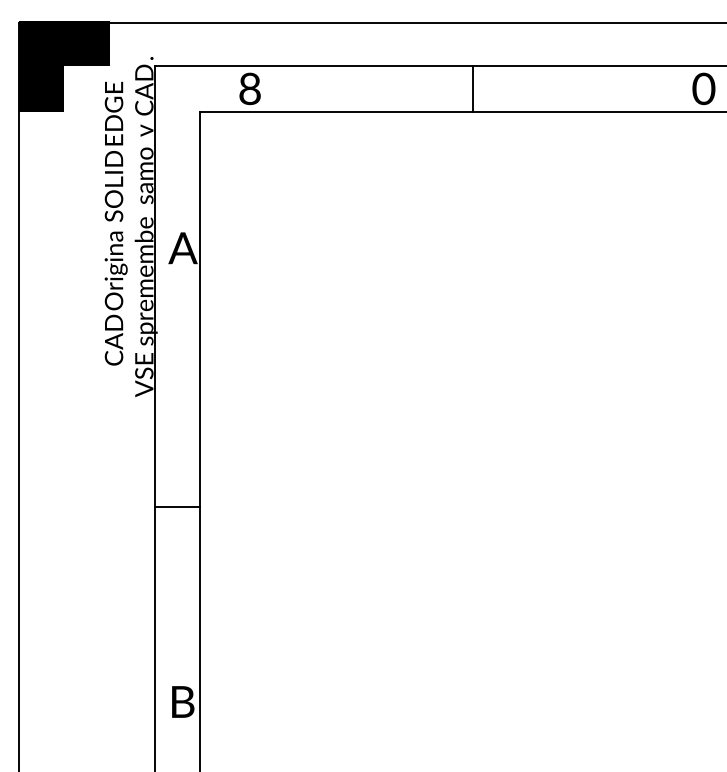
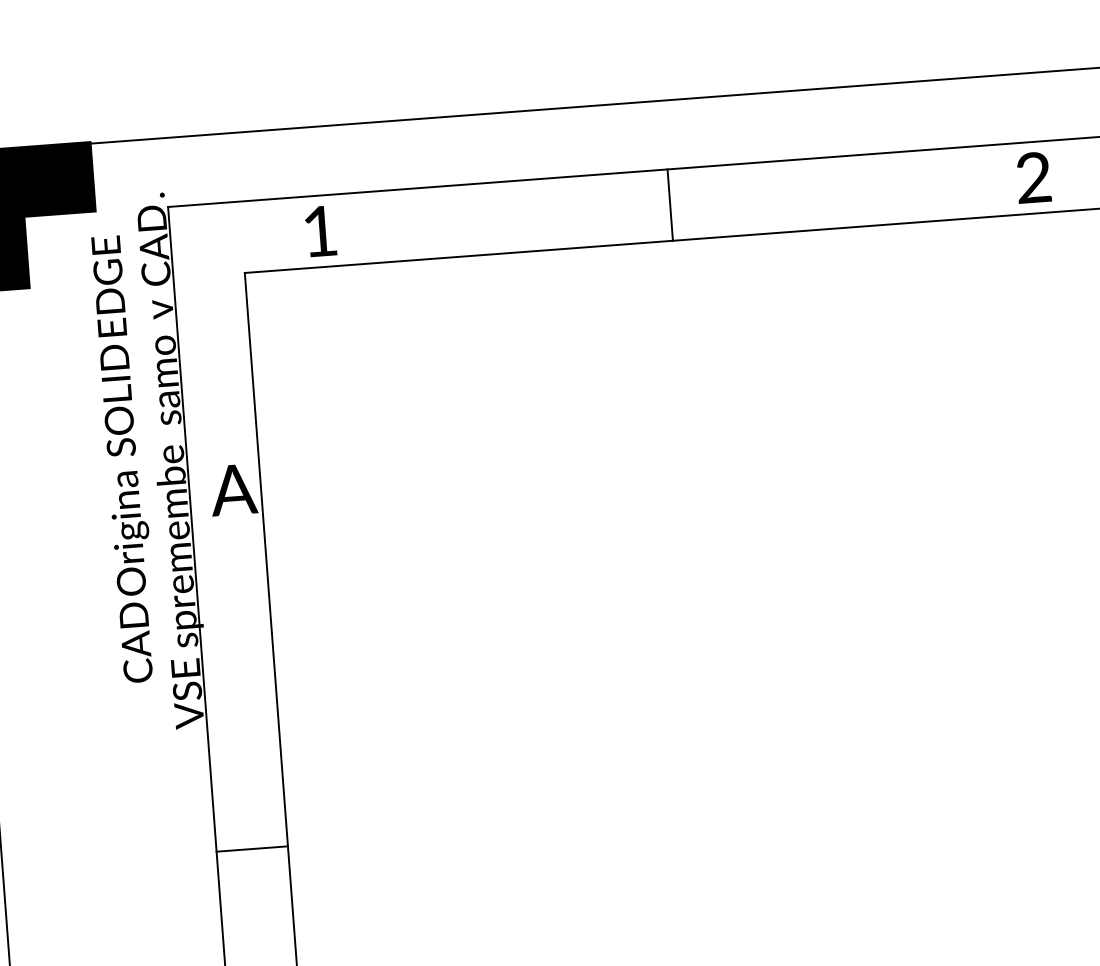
text: (249, 88) -> (319, 230), 8 -> 1
text: (703, 89) -> (1033, 178), 0 -> 2
line: (177, 507) -> (251, 849), moved

